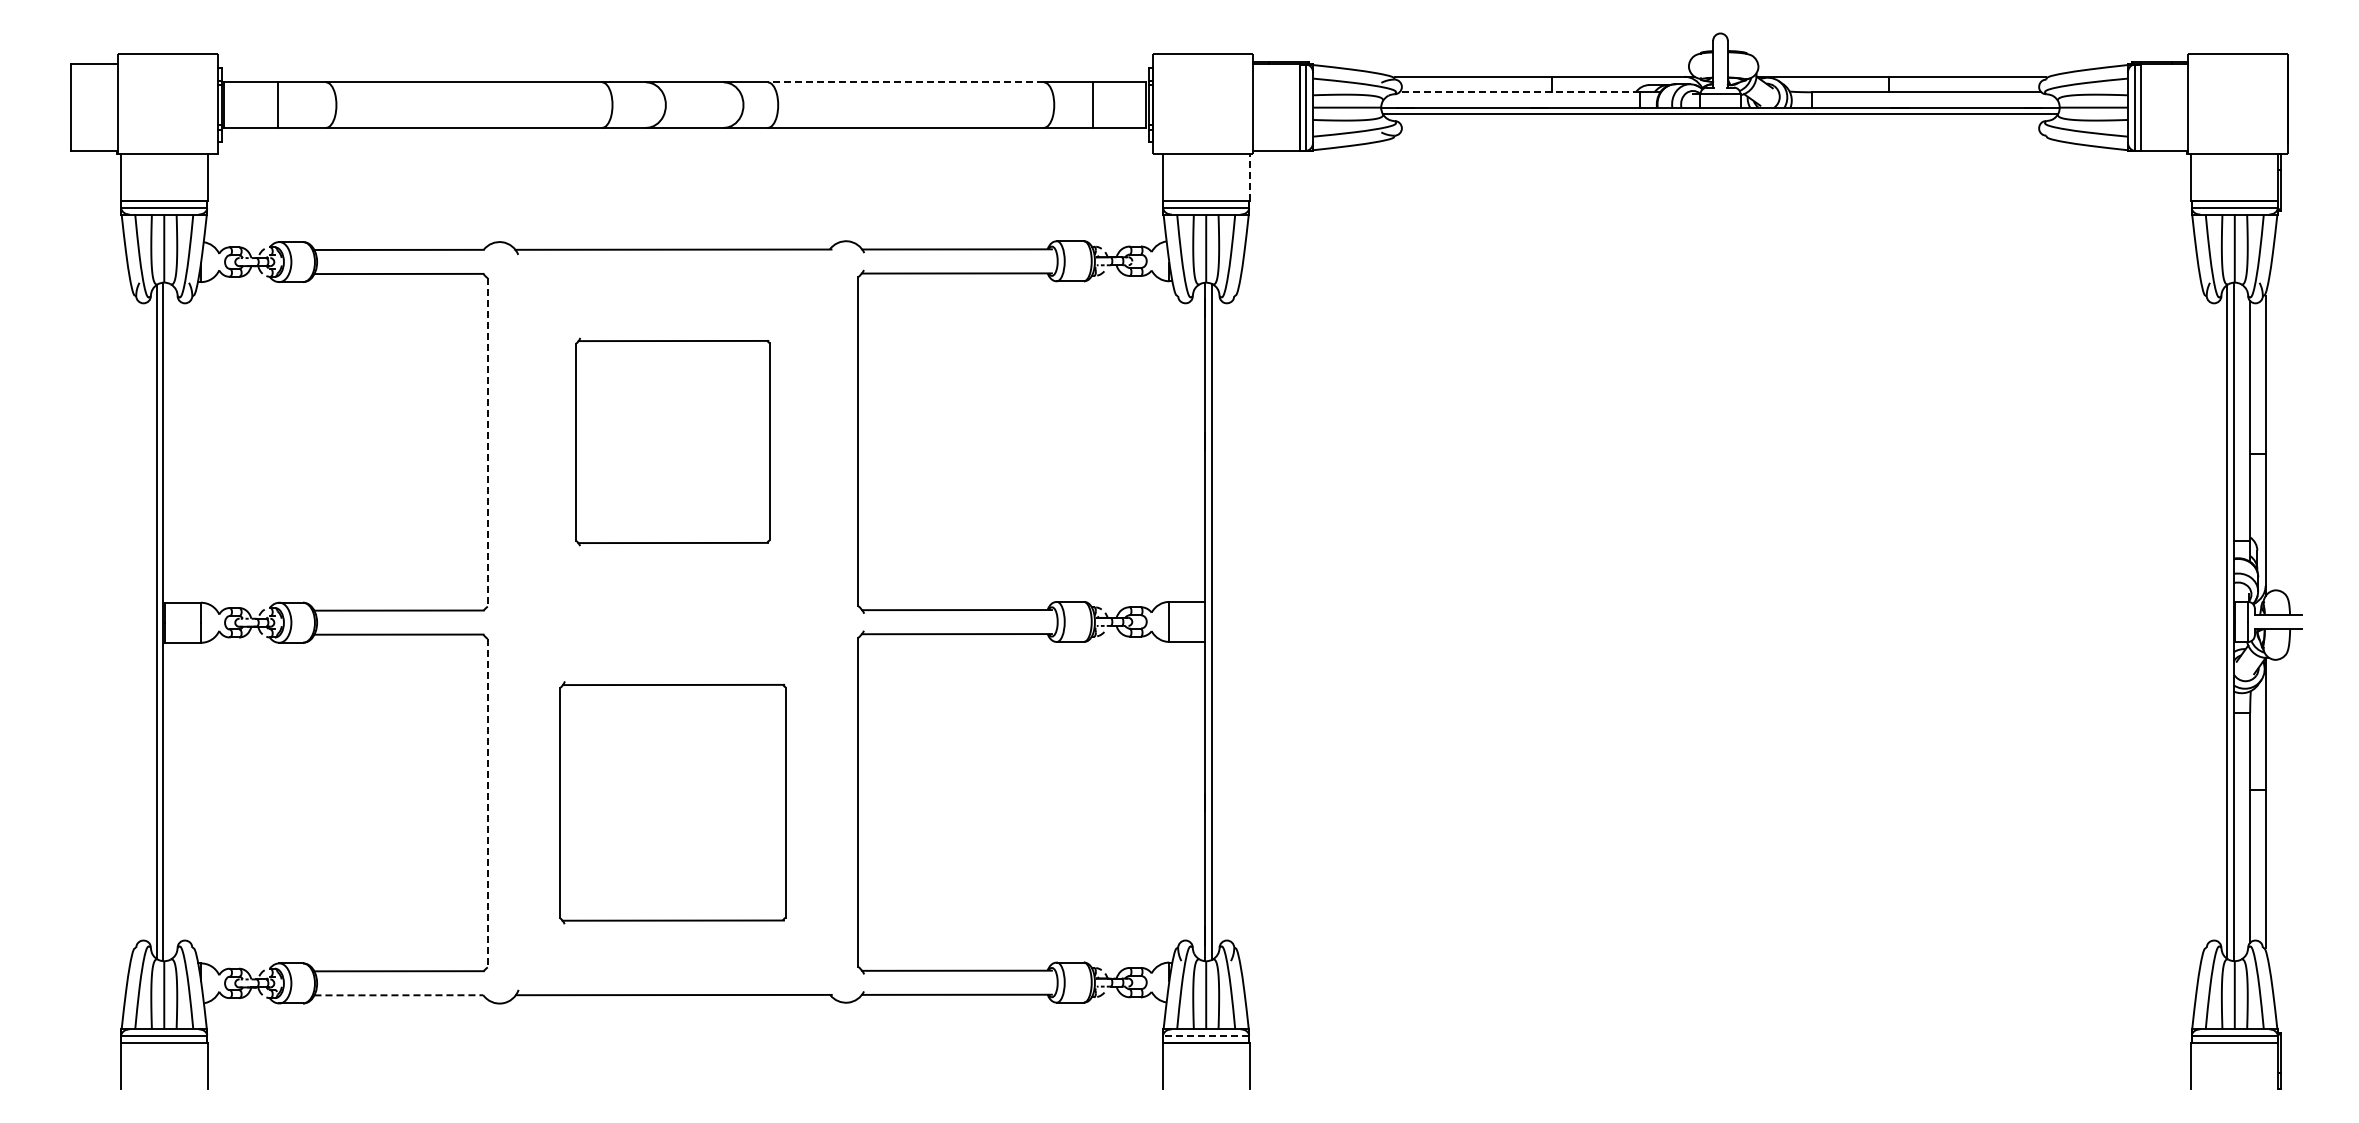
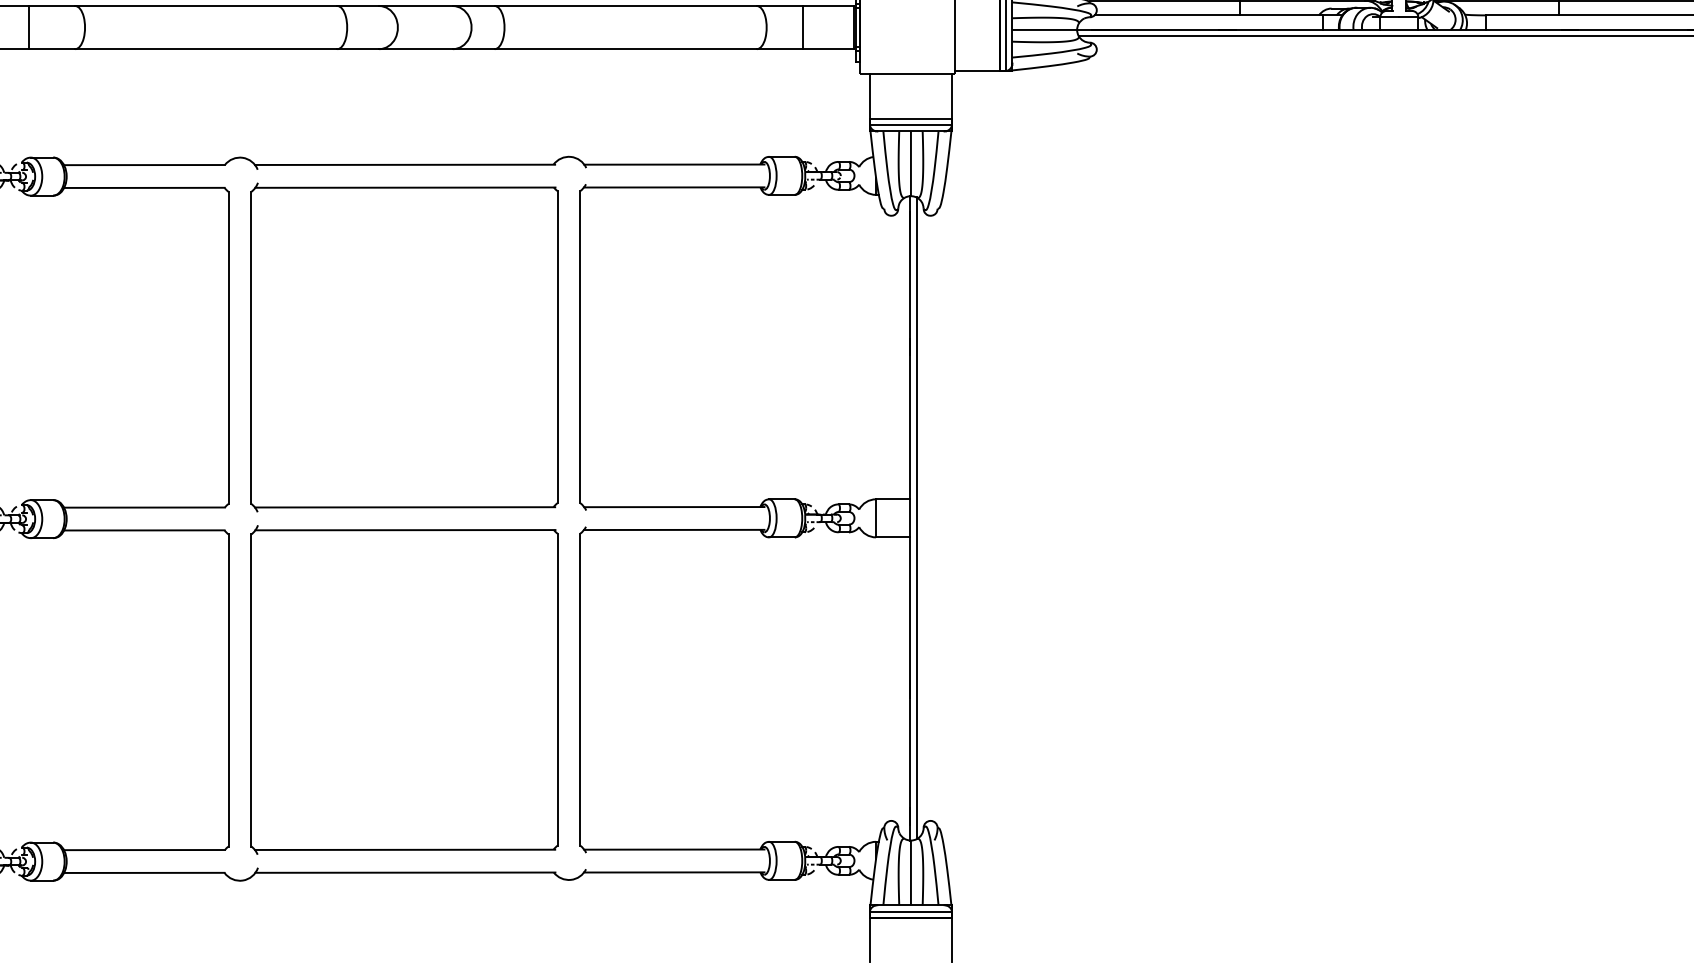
line: (905, 82) -> (625, 6), dashed -> solid
line: (1519, 92) -> (1208, 15), dashed -> solid
line: (1249, 177) -> (952, 96), dashed -> solid
part: (672, 441) -> (404, 347), size x1.67
line: (487, 442) -> (228, 347), dashed -> solid
part: (672, 802) -> (404, 689), size x1.43
line: (487, 803) -> (228, 690), dashed -> solid
line: (399, 995) -> (144, 873), dashed -> solid
line: (1205, 1036) -> (910, 912), dashed -> solid

